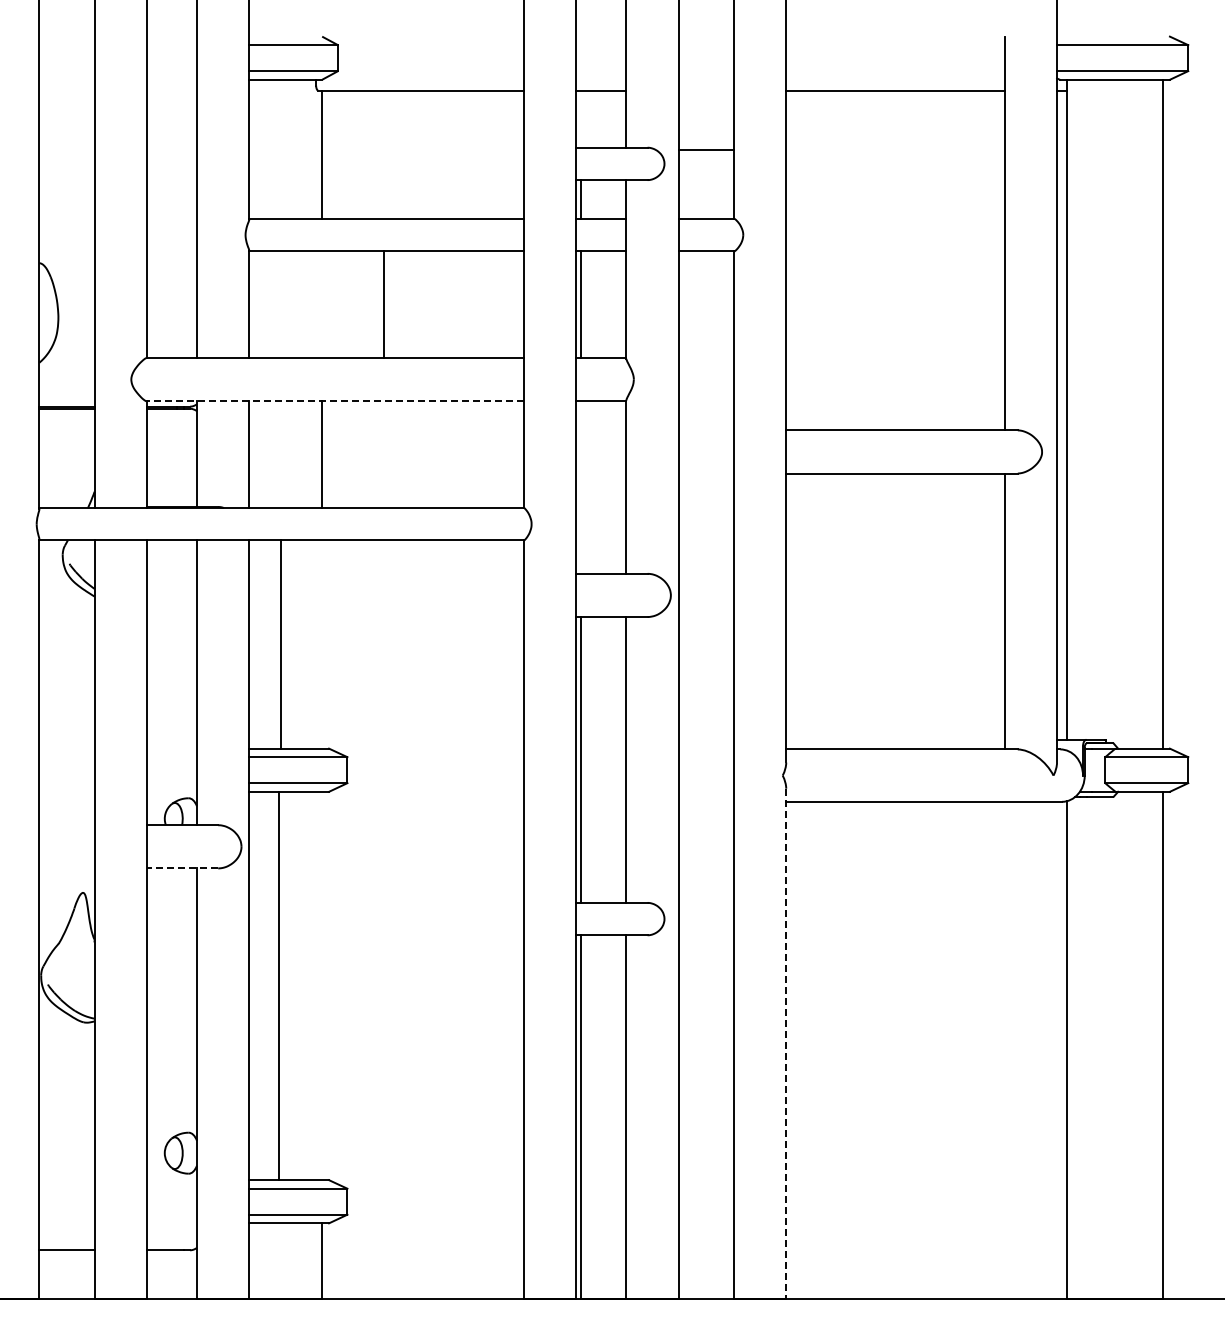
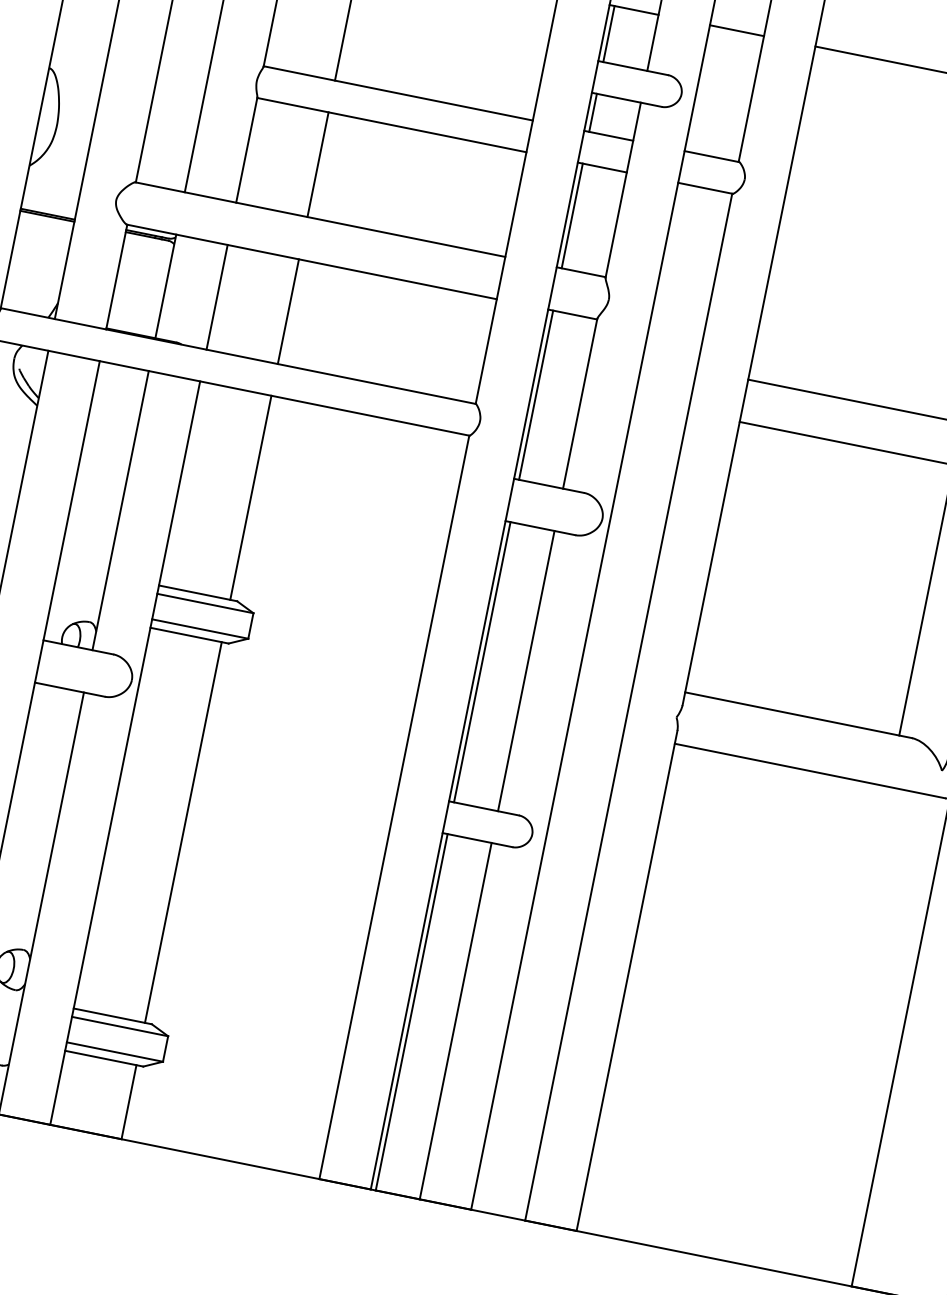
line: (581, 118) -> (609, 33), added
line: (705, 149) -> (736, 30), moved
line: (384, 304) -> (318, 164), moved
line: (335, 401) -> (312, 262), dashed -> solid
line: (581, 487) -> (536, 395), added
line: (281, 644) -> (251, 497), moved
line: (182, 868) -> (69, 689), dashed -> solid
line: (279, 985) -> (183, 832), moved
line: (786, 1044) -> (627, 981), dashed -> solid

